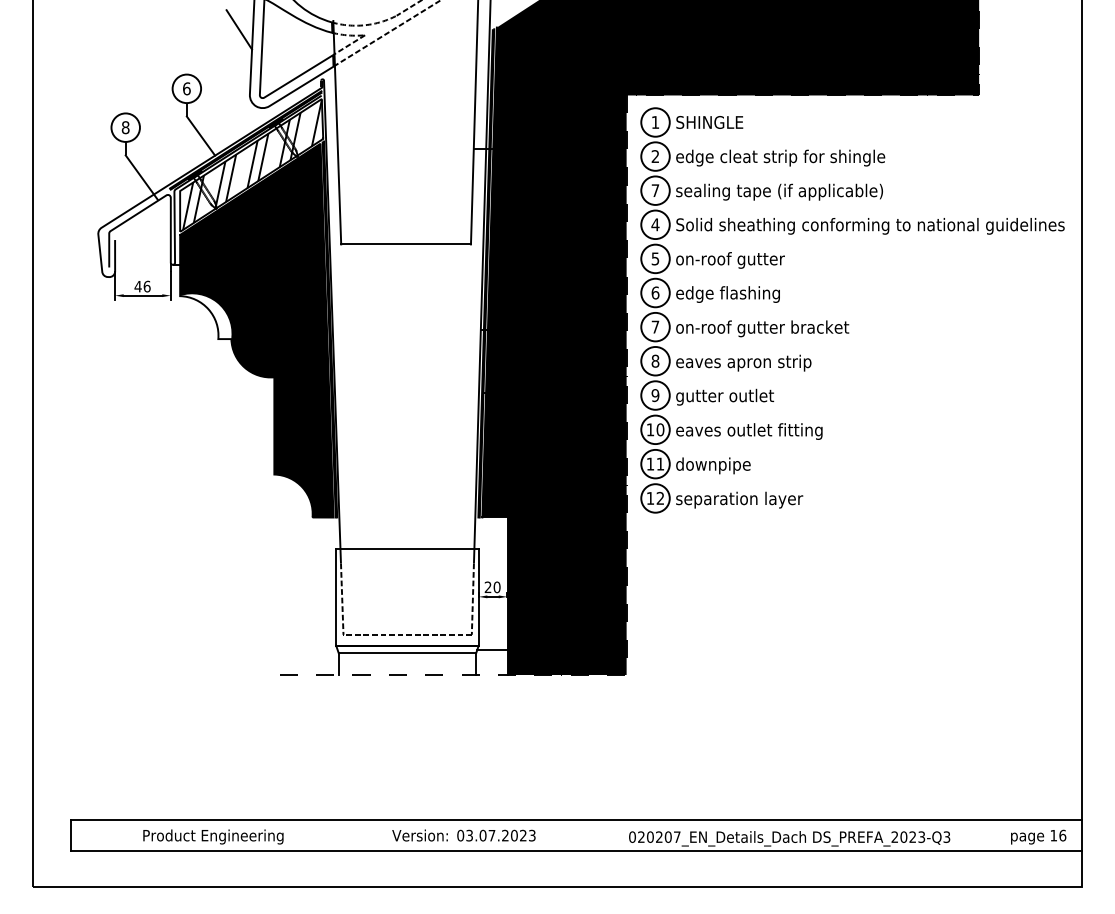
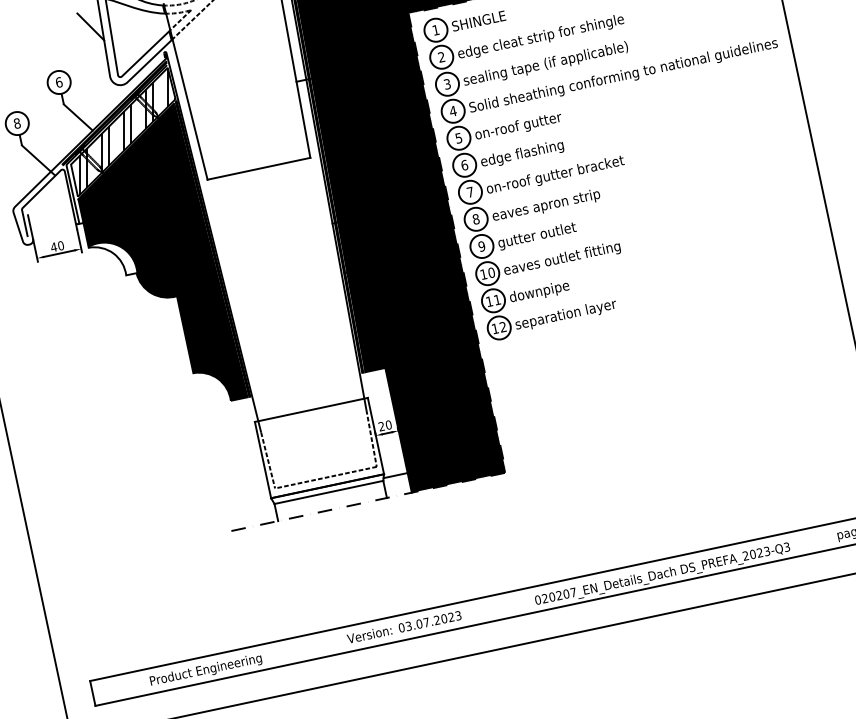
text: (655, 190) -> (447, 84), 7 -> 3
text: (146, 286) -> (60, 245), 46 -> 40

